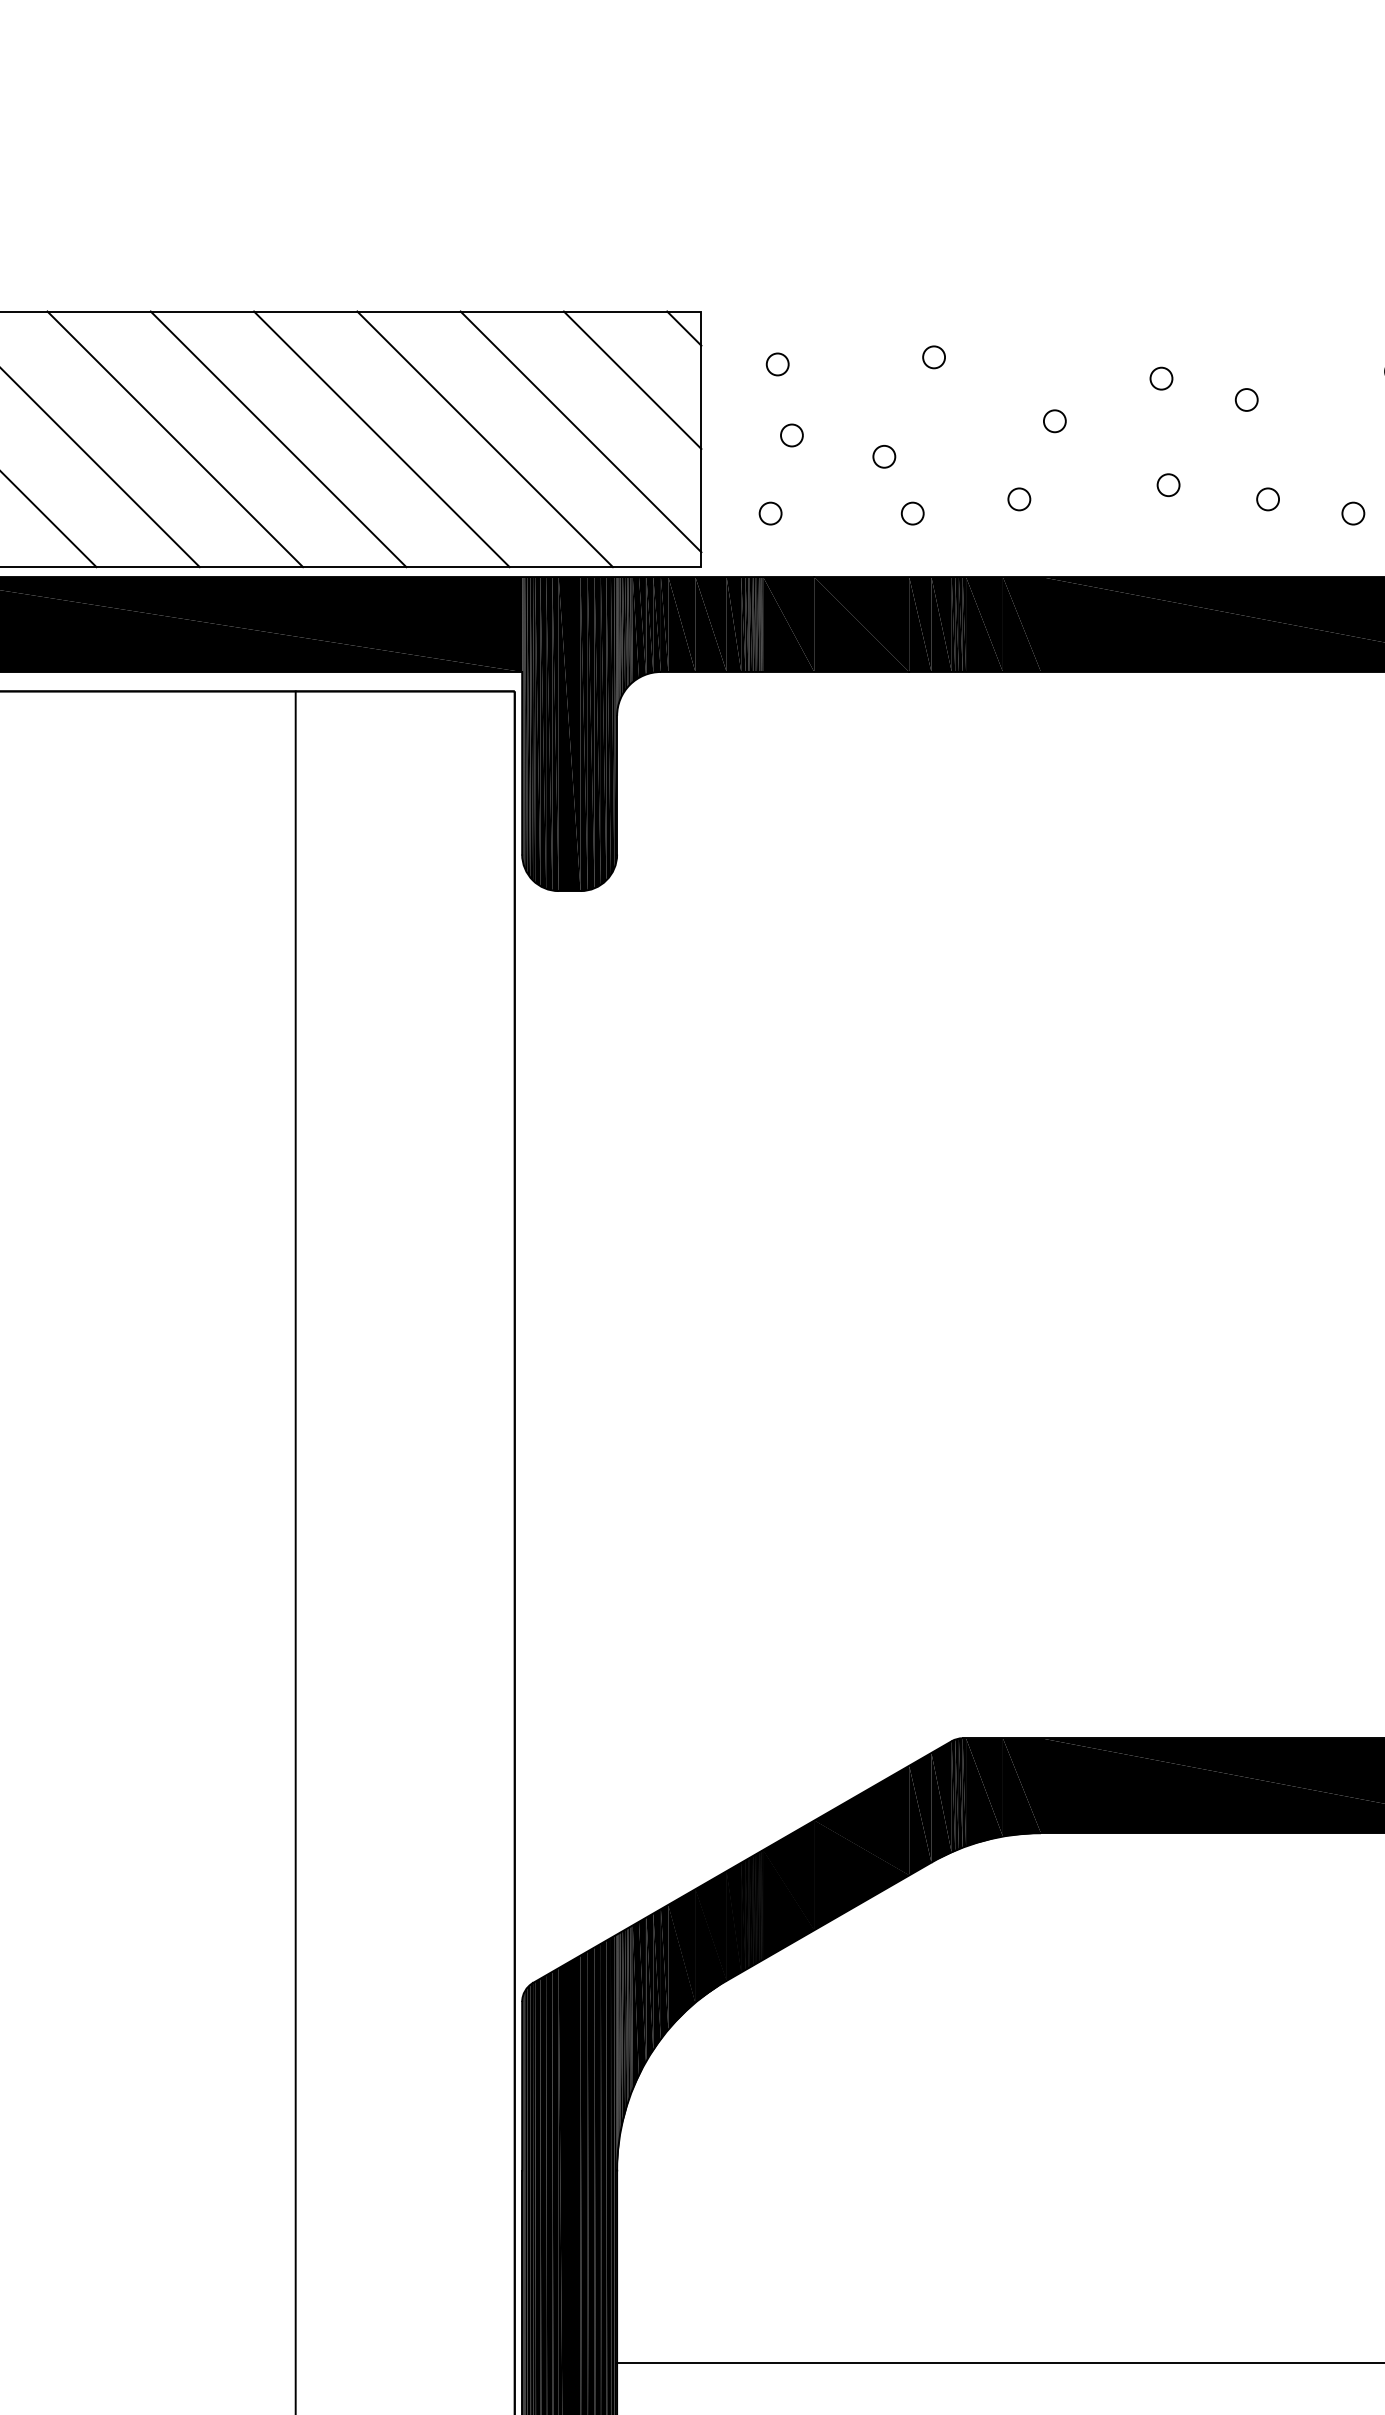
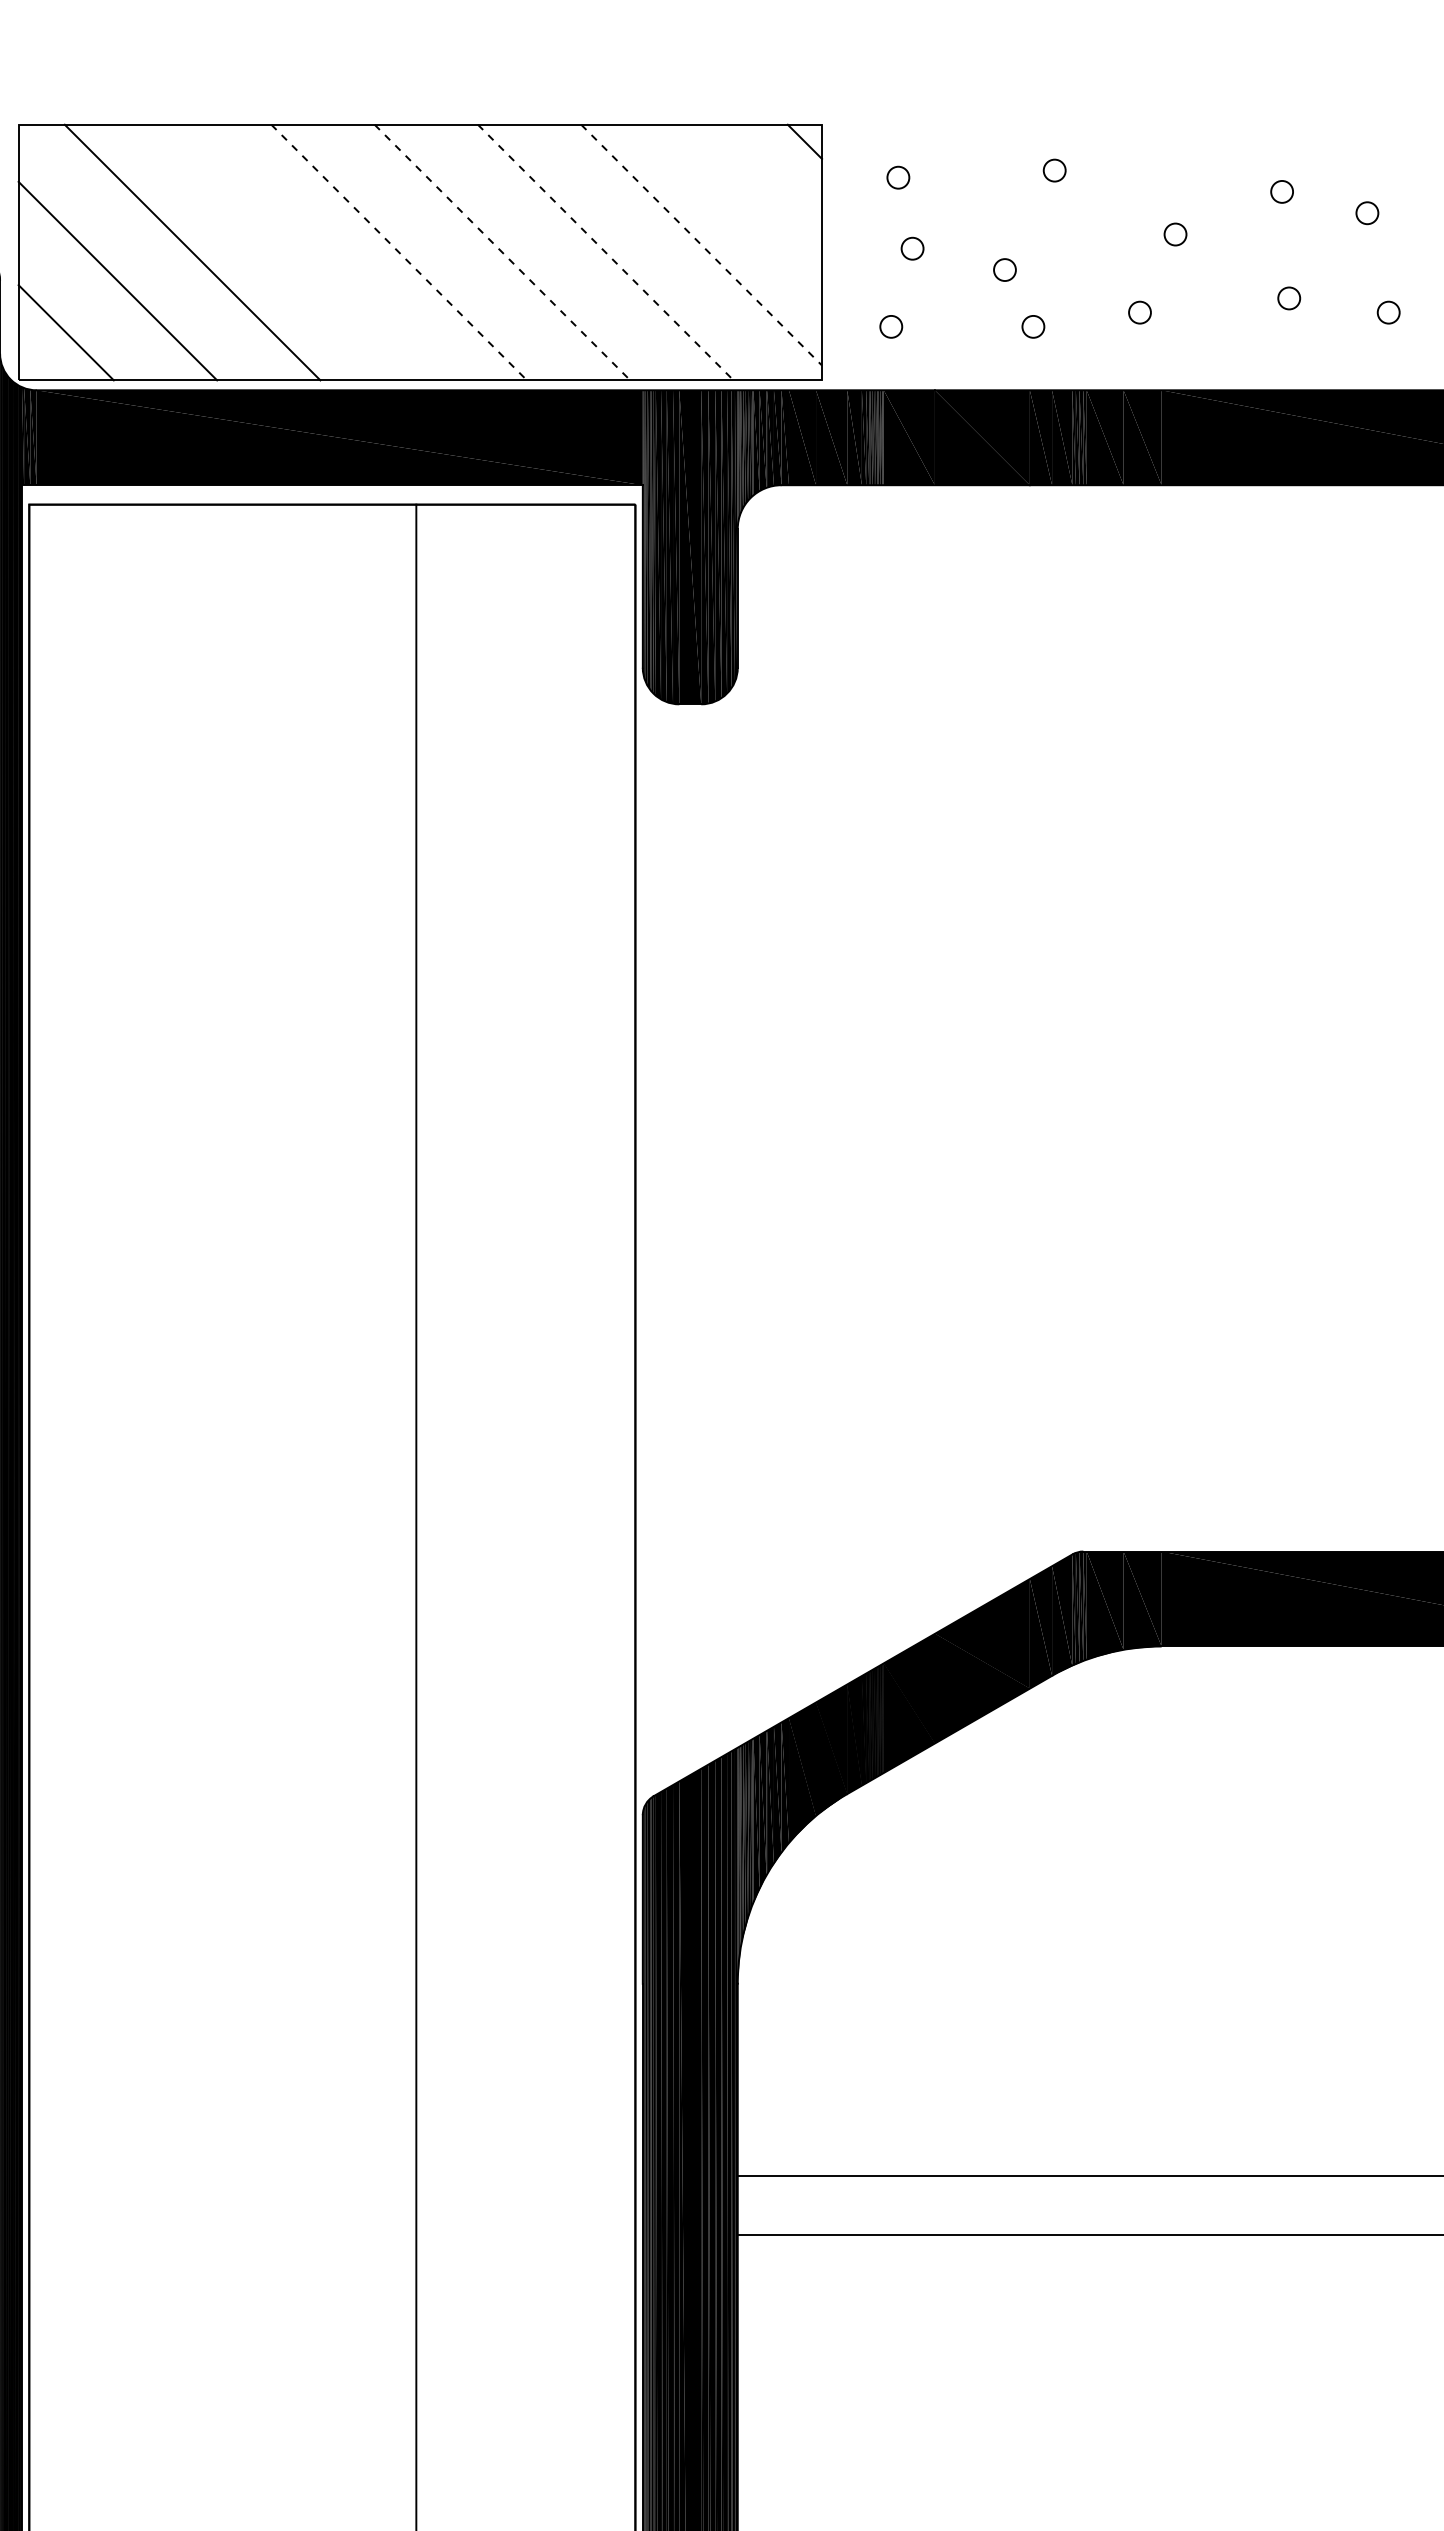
line: (632, 380) -> (753, 193), removed
line: (581, 432) -> (702, 245), solid -> dashed
line: (174, 439) -> (295, 252), removed
line: (278, 439) -> (399, 252), solid -> dashed
line: (381, 439) -> (502, 252), solid -> dashed
line: (484, 439) -> (605, 252), solid -> dashed

